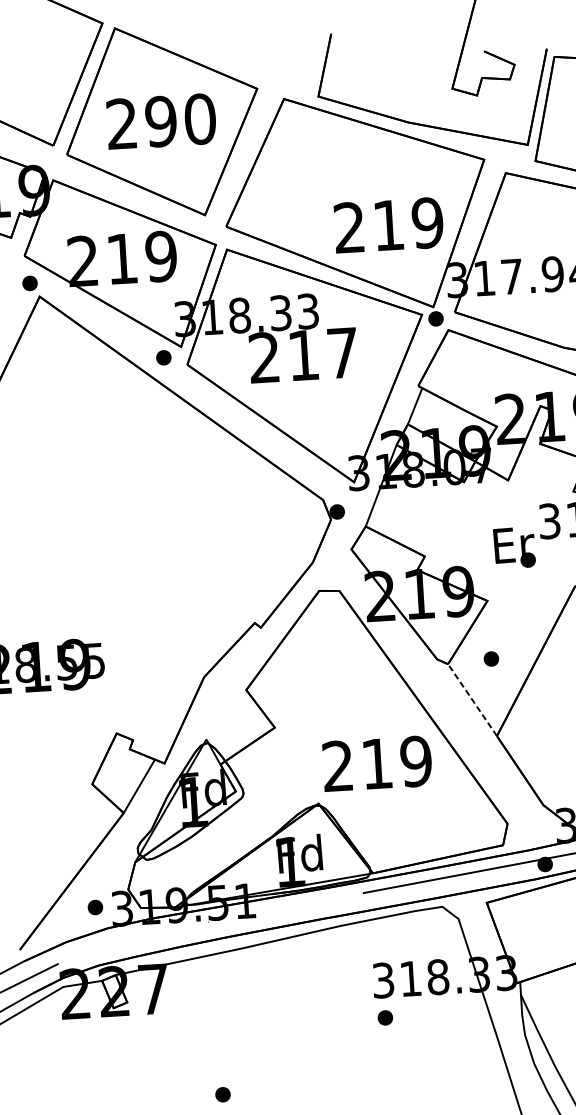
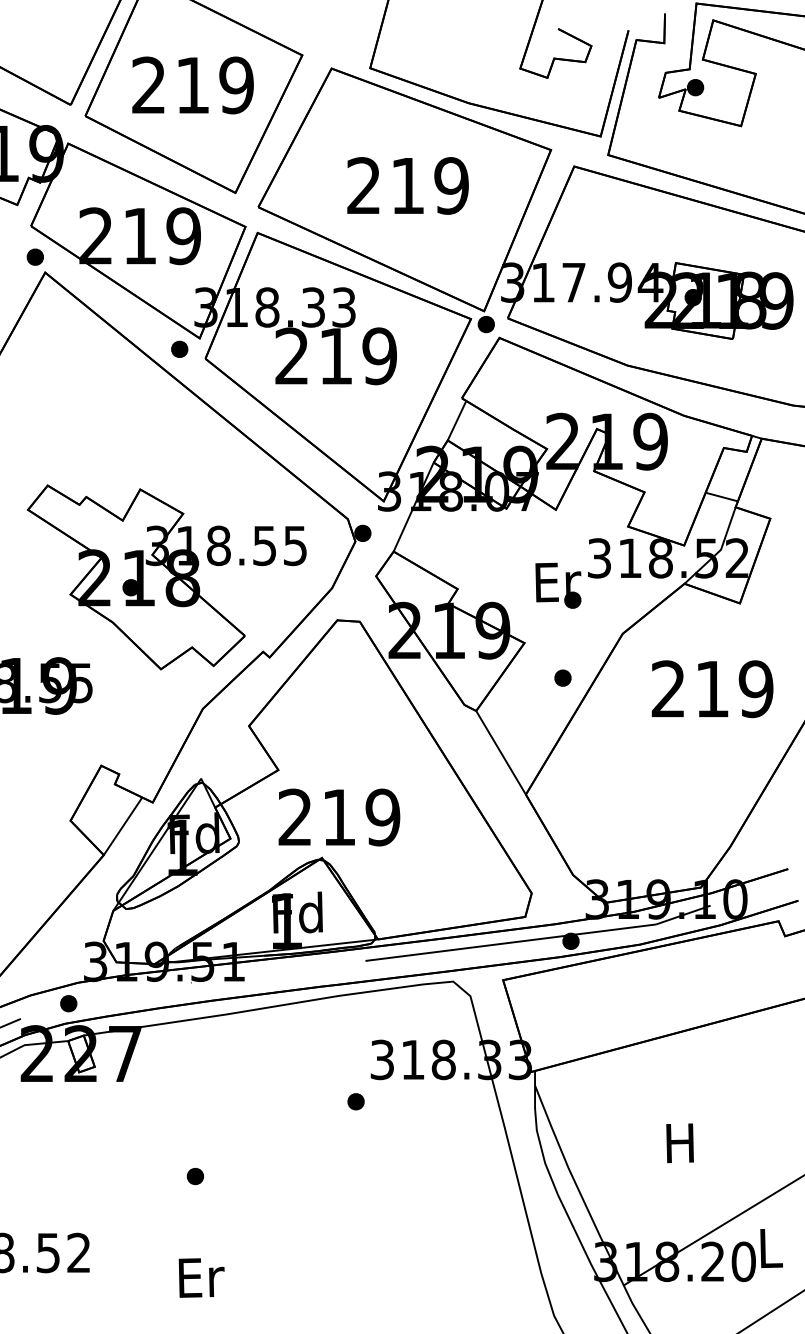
text: (180, 120) -> (214, 85), 290 -> 219
text: (388, 225) -> (407, 185), moved
text: (342, 353) -> (379, 356), 217 -> 219
part: (164, 562) -> (166, 577), added
part: (490, 658) -> (562, 677), moved
line: (472, 699) -> (501, 752), dashed -> solid
text: (377, 763) -> (339, 817), moved
part: (95, 907) -> (68, 1003), moved
part: (384, 1017) -> (355, 1101), moved

